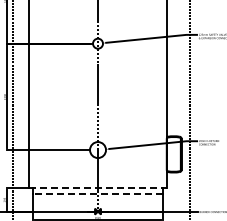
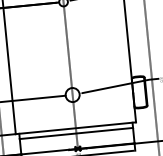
line: (98, 188) -> (76, 128), dashed -> solid
line: (98, 194) -> (76, 133), dashed -> solid

